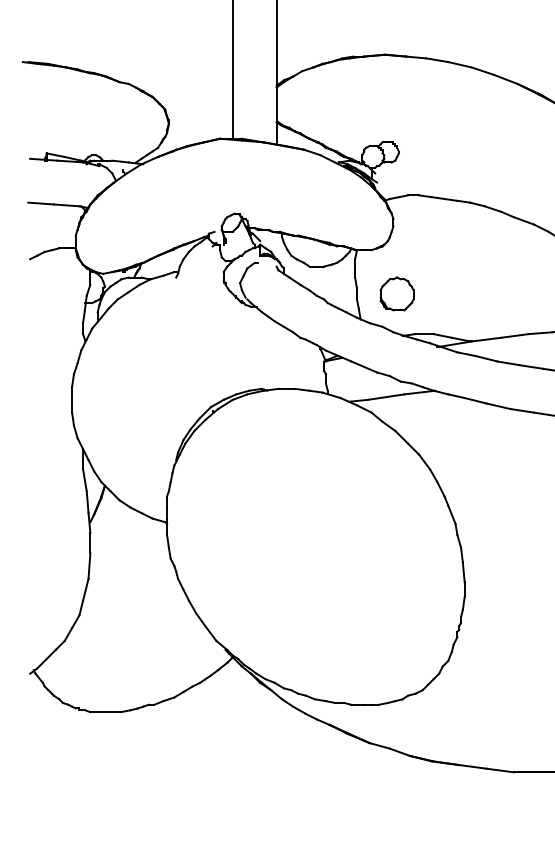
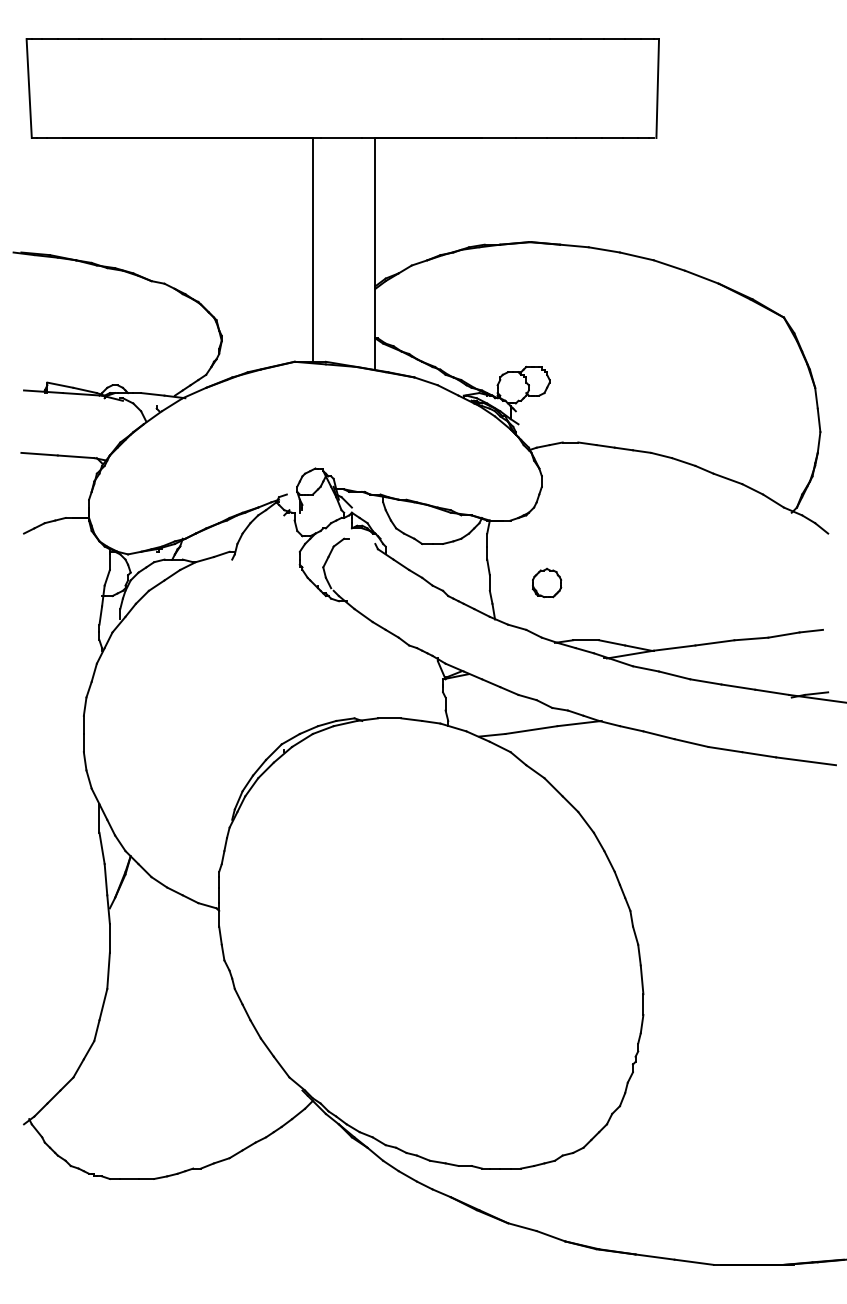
part: (396, 293) -> (546, 582), size x0.6

